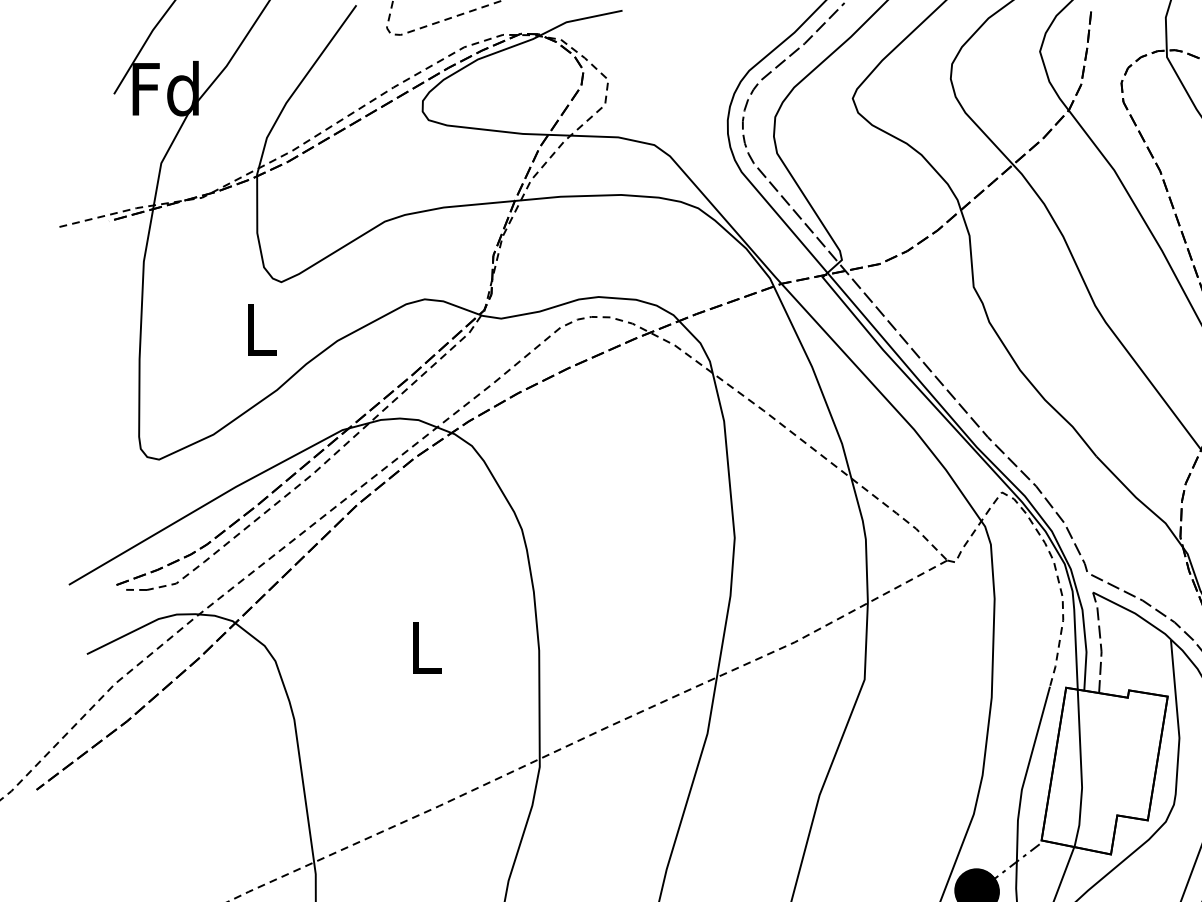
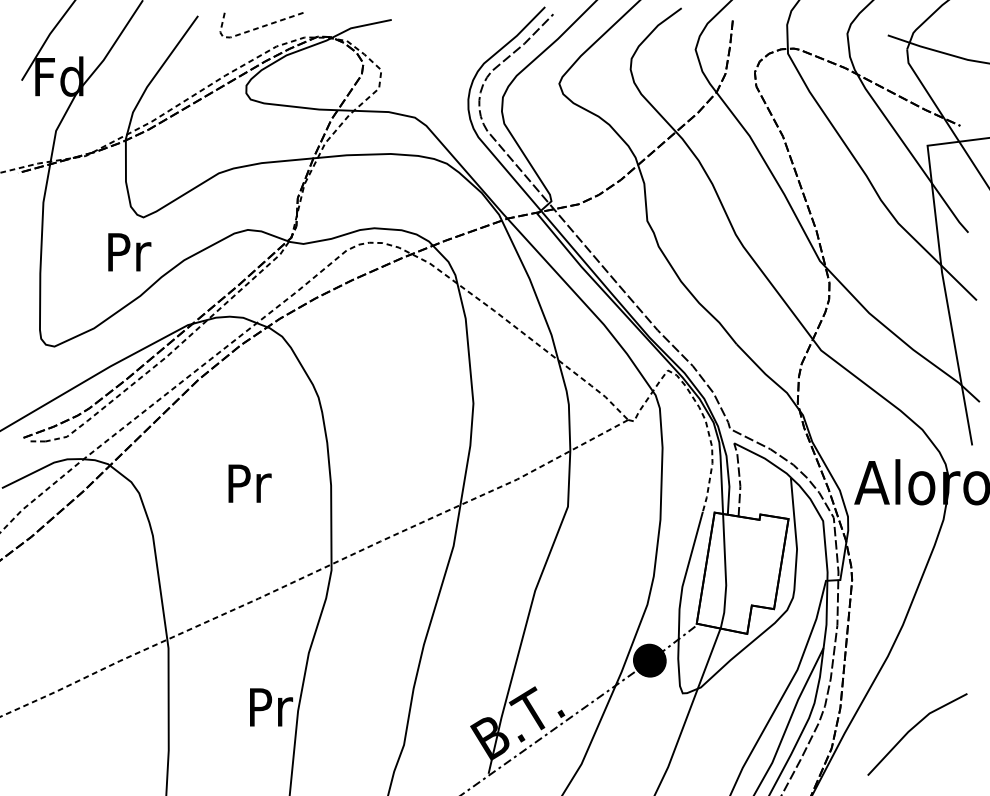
text: (262, 330) -> (129, 252), L -> Pr
text: (427, 647) -> (249, 483), L -> Pr

